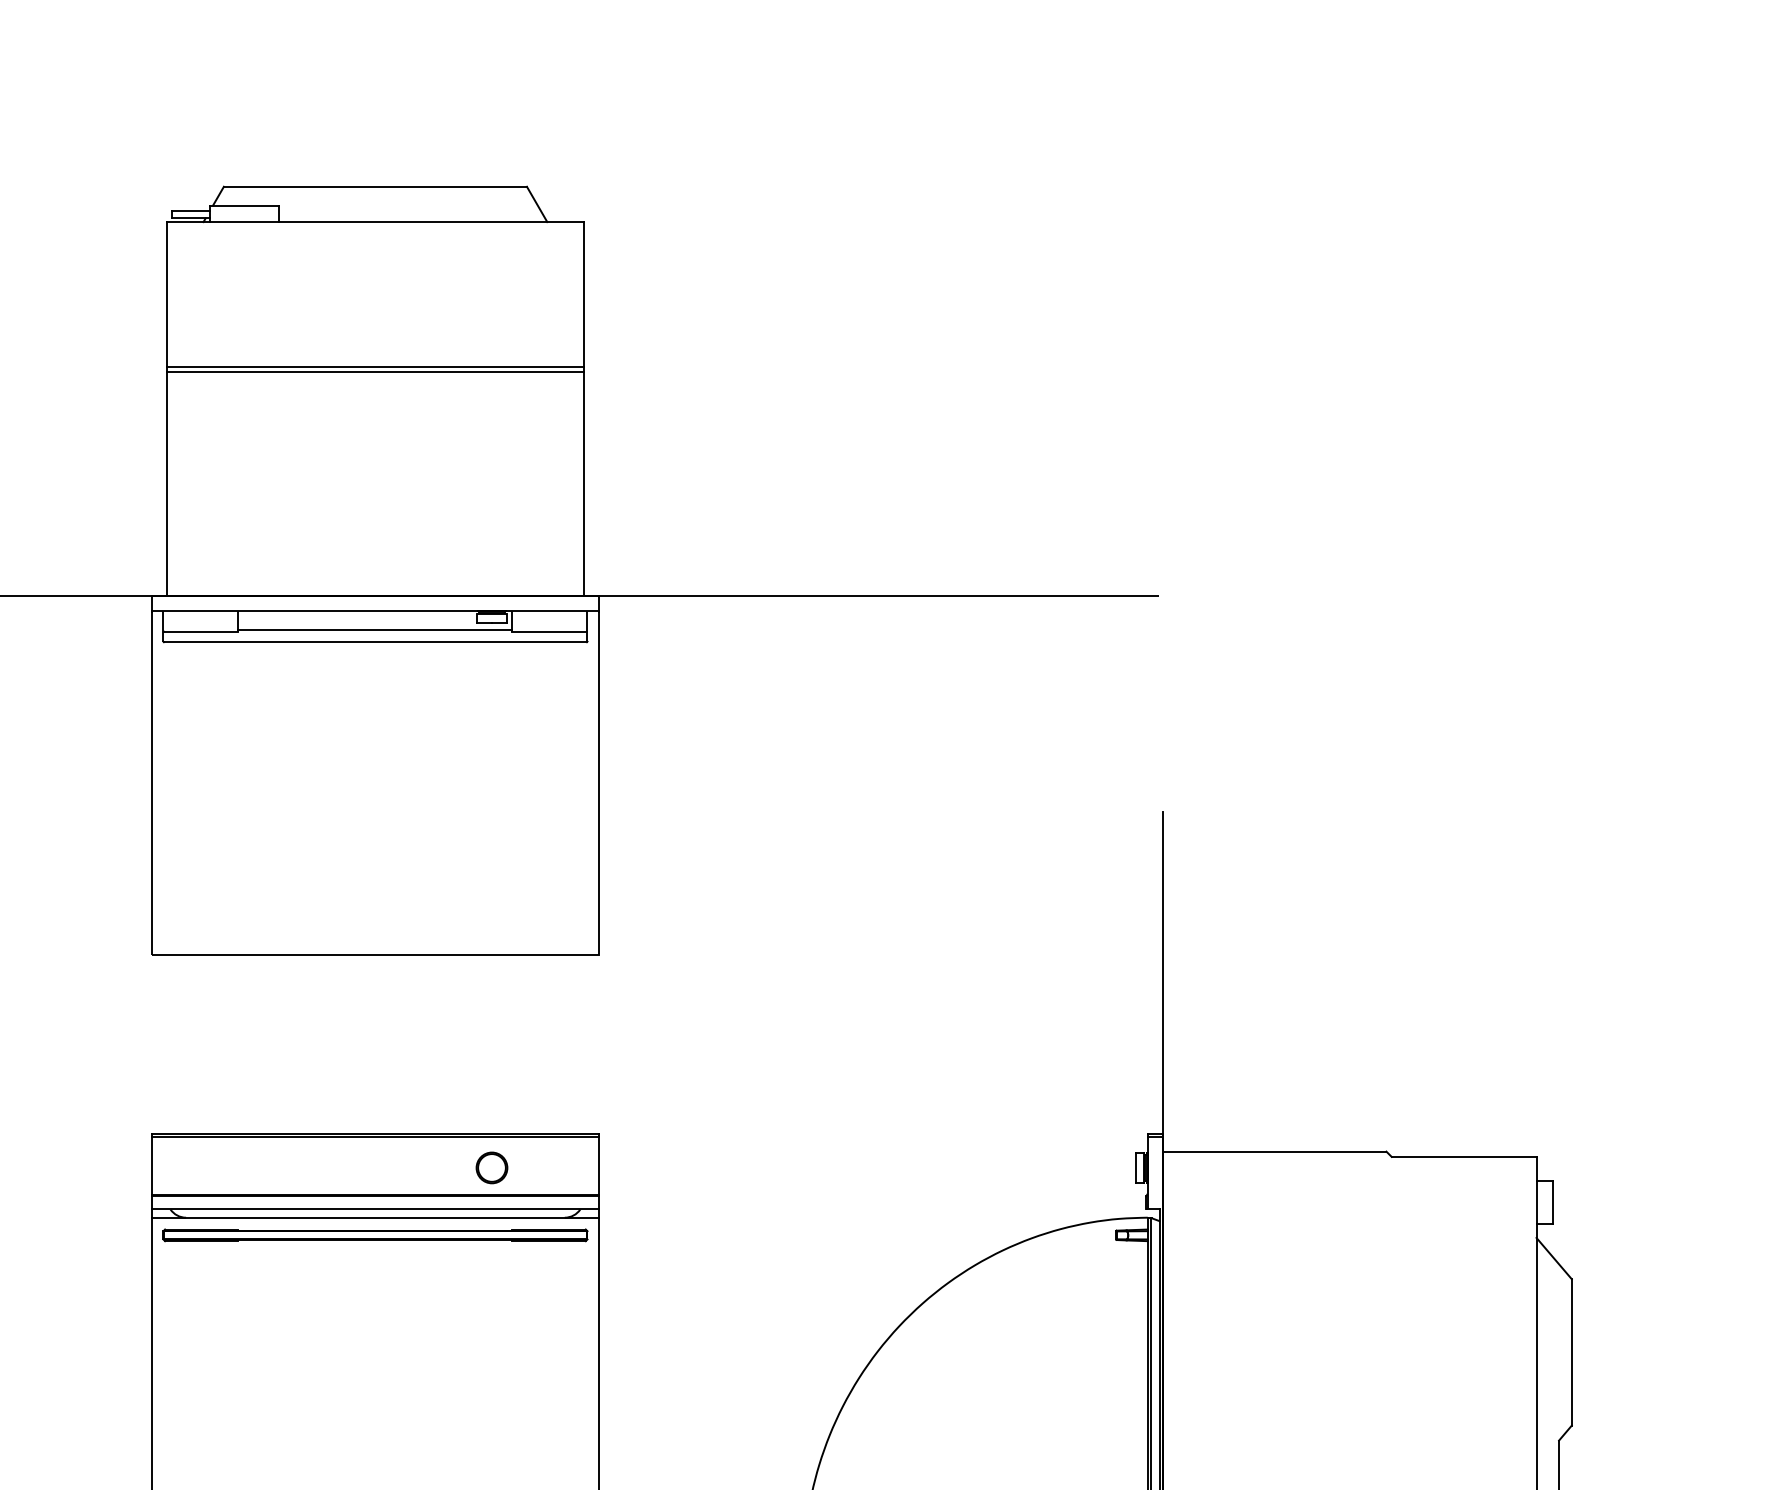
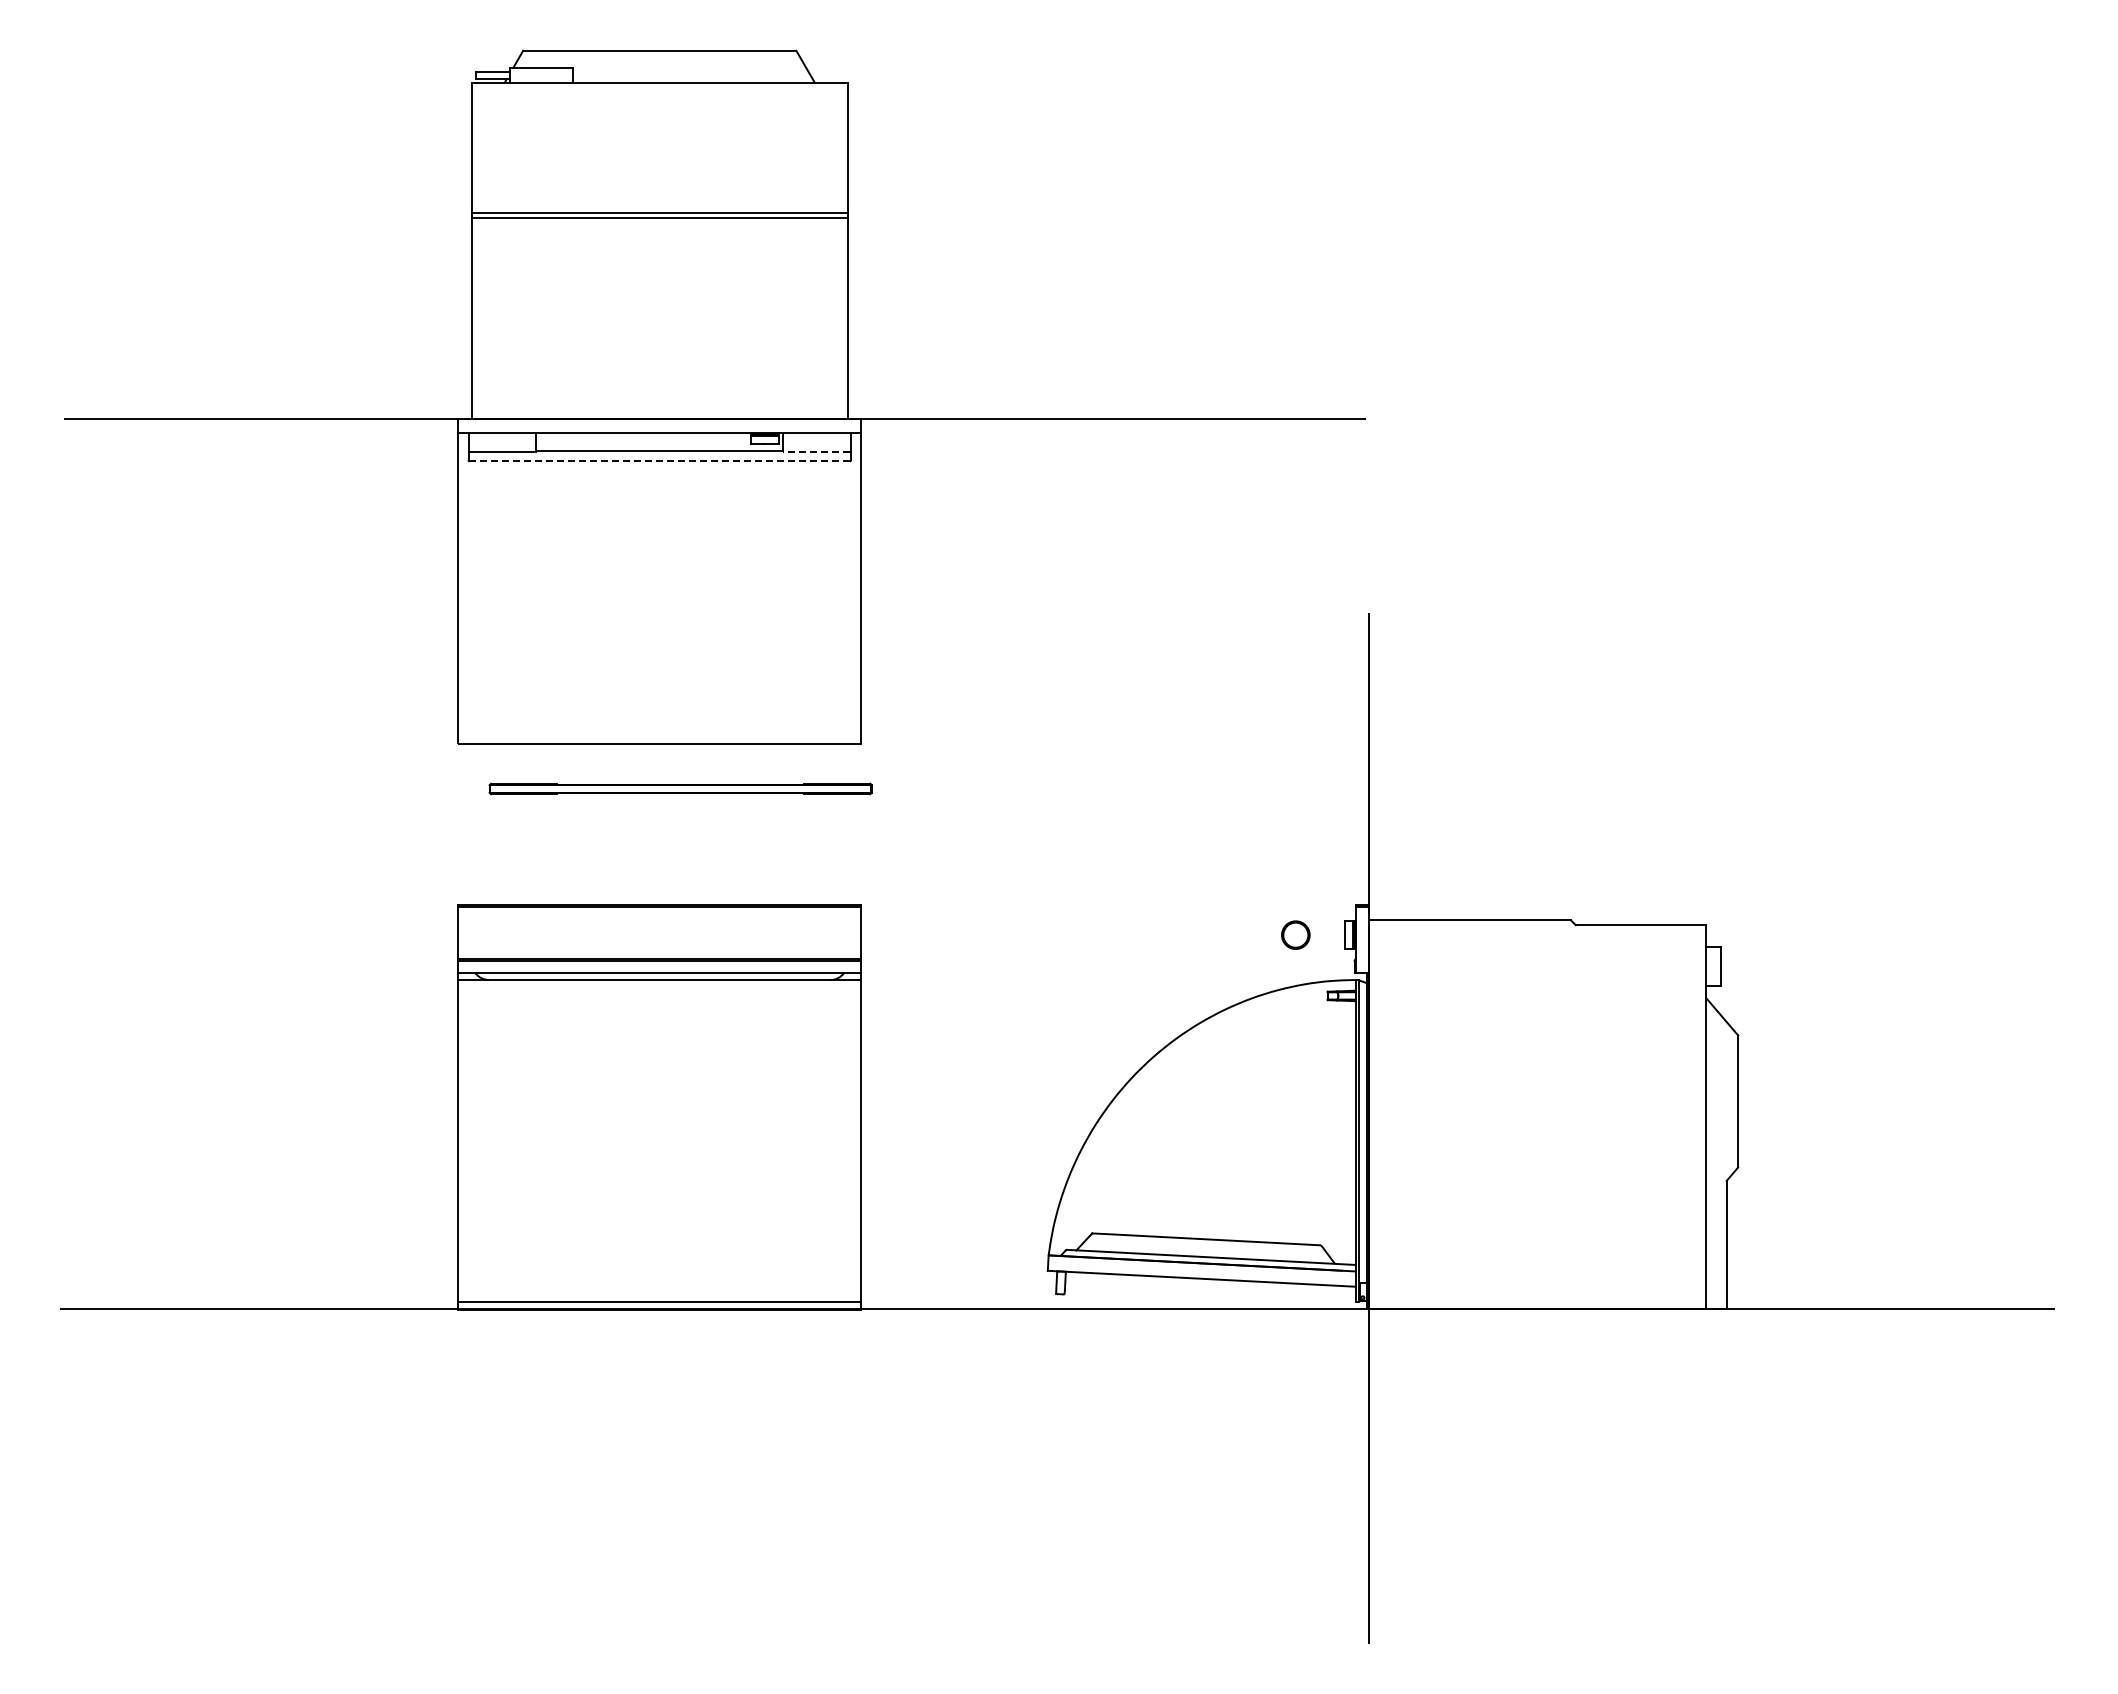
line: (549, 631) -> (816, 451), solid -> dashed
line: (375, 642) -> (659, 461), solid -> dashed
part: (491, 1167) -> (1295, 934), moved
part: (375, 1234) -> (680, 788), moved

